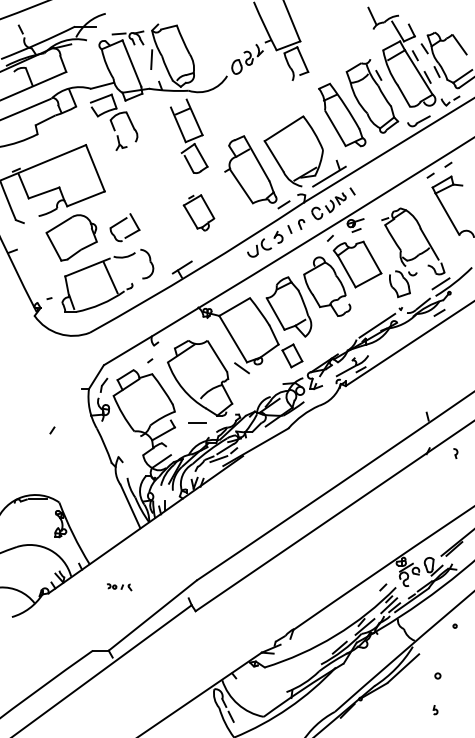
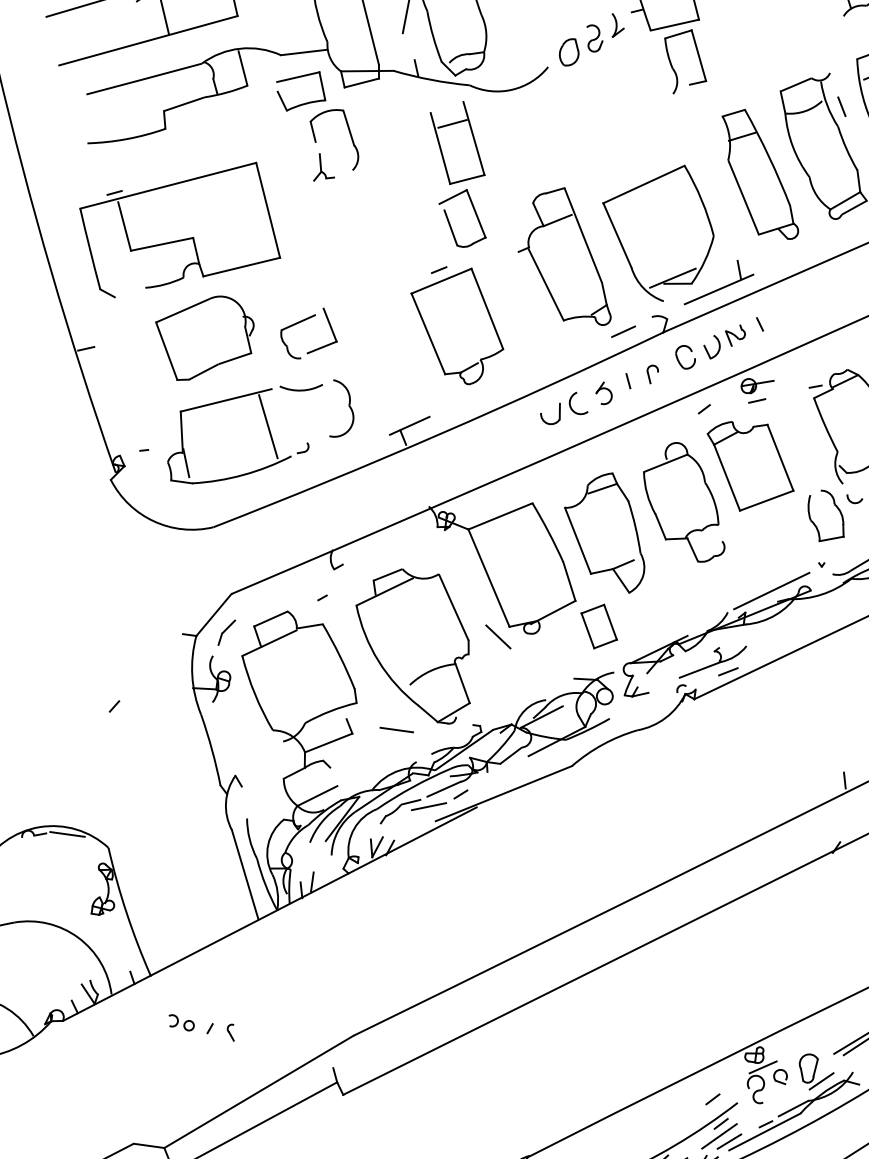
part: (198, 212) -> (455, 323), size x1.67
part: (119, 587) -> (202, 1028), size x1.43

